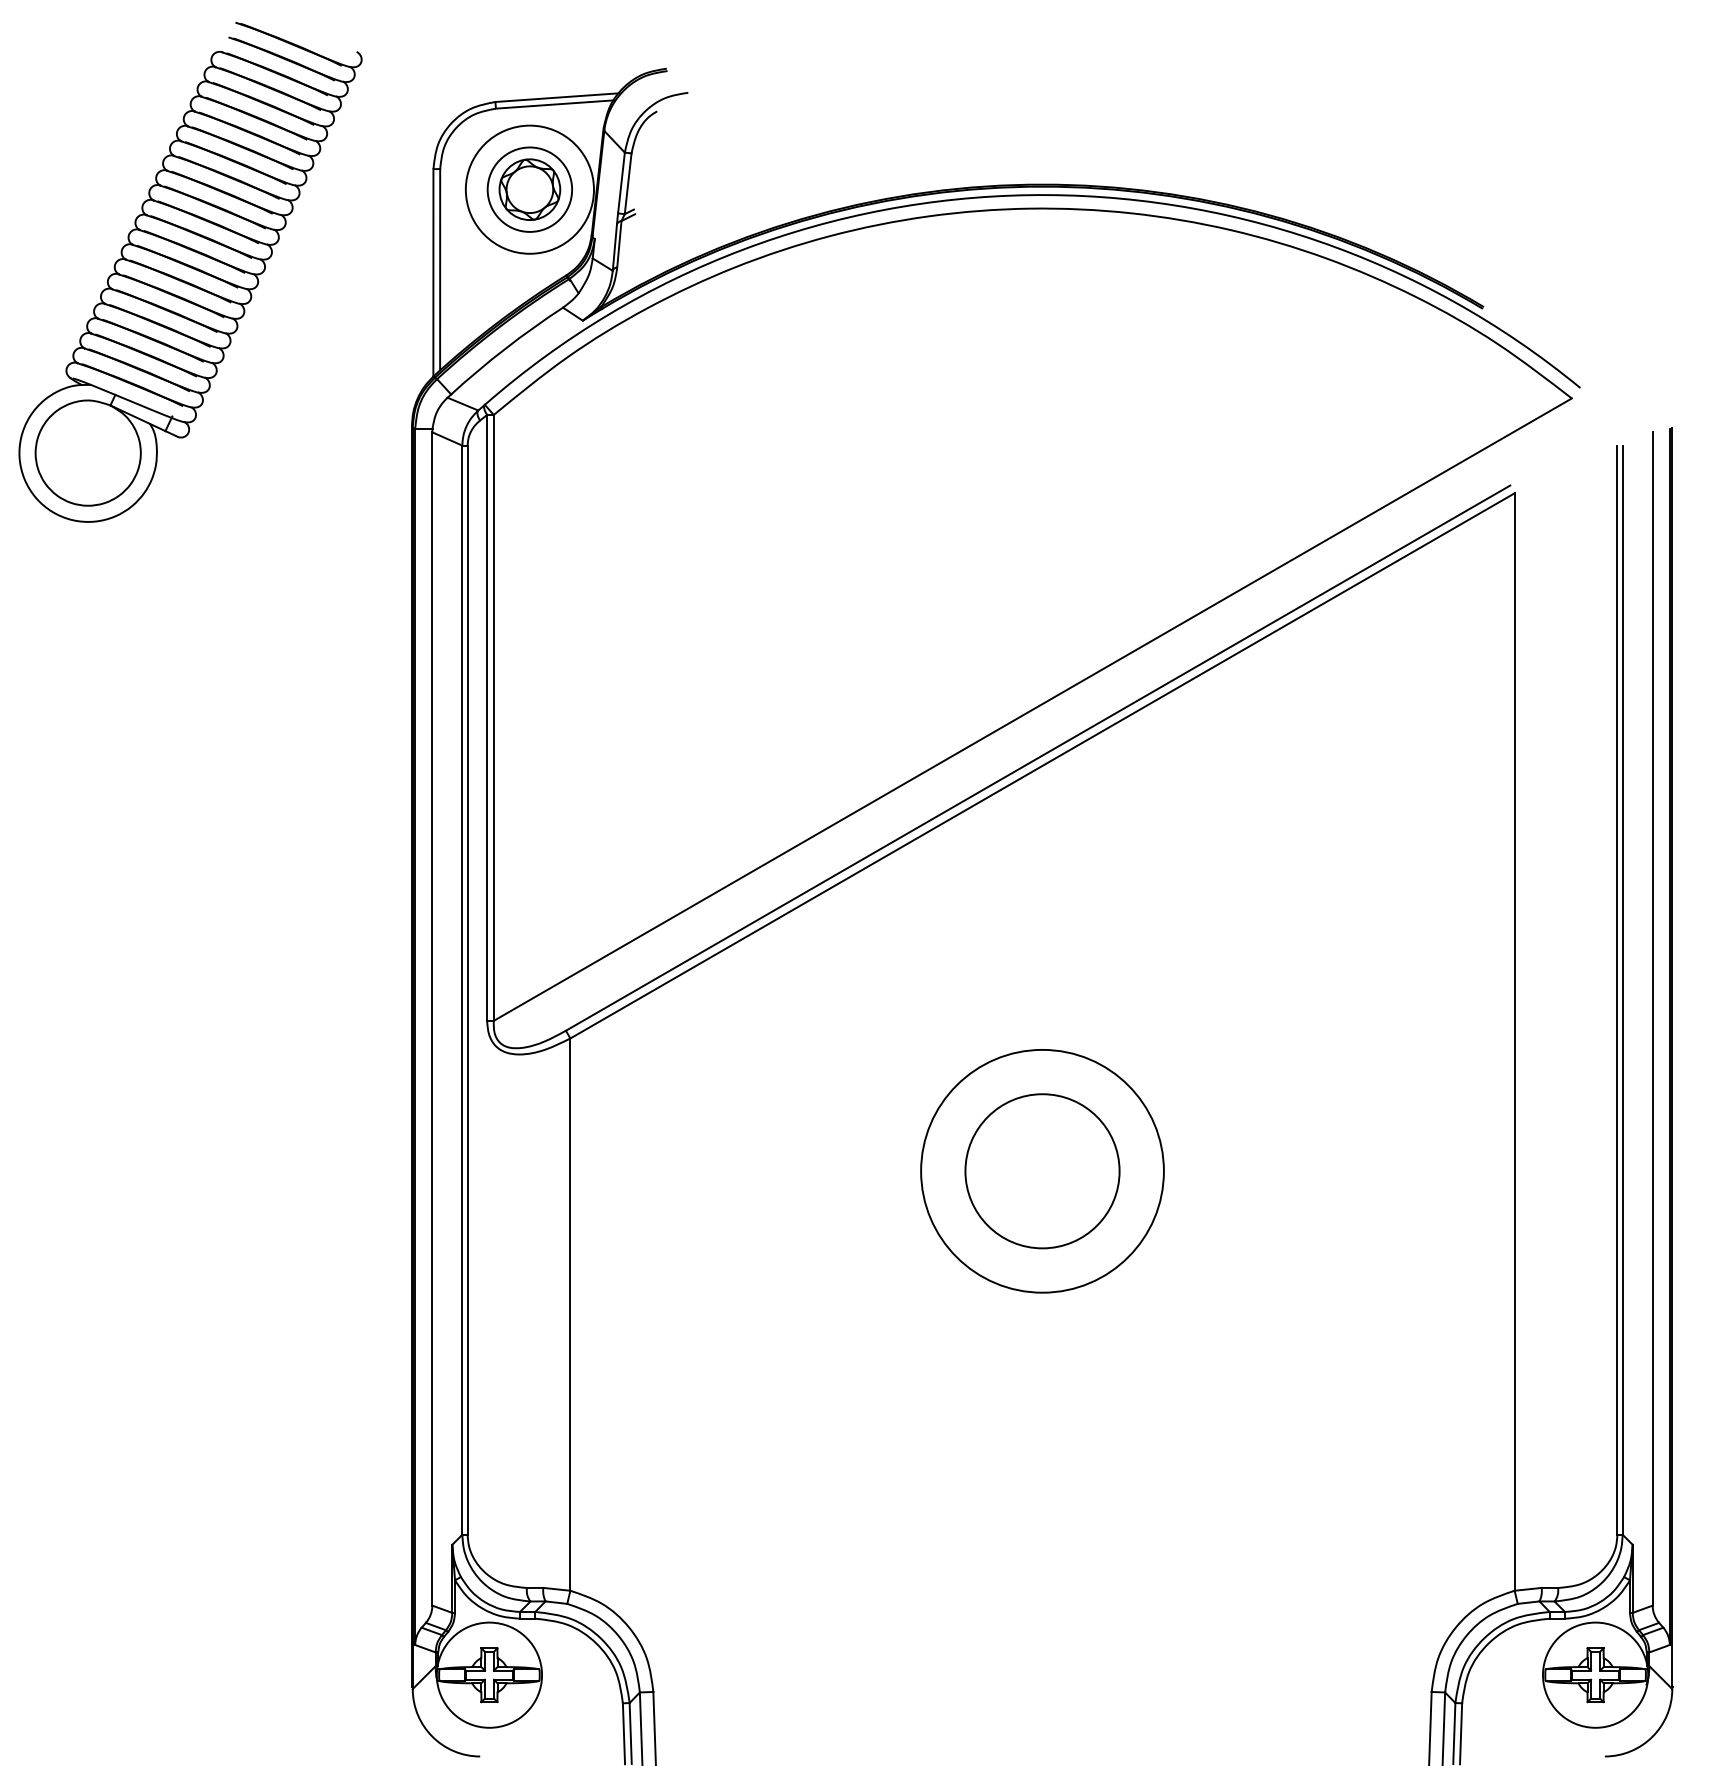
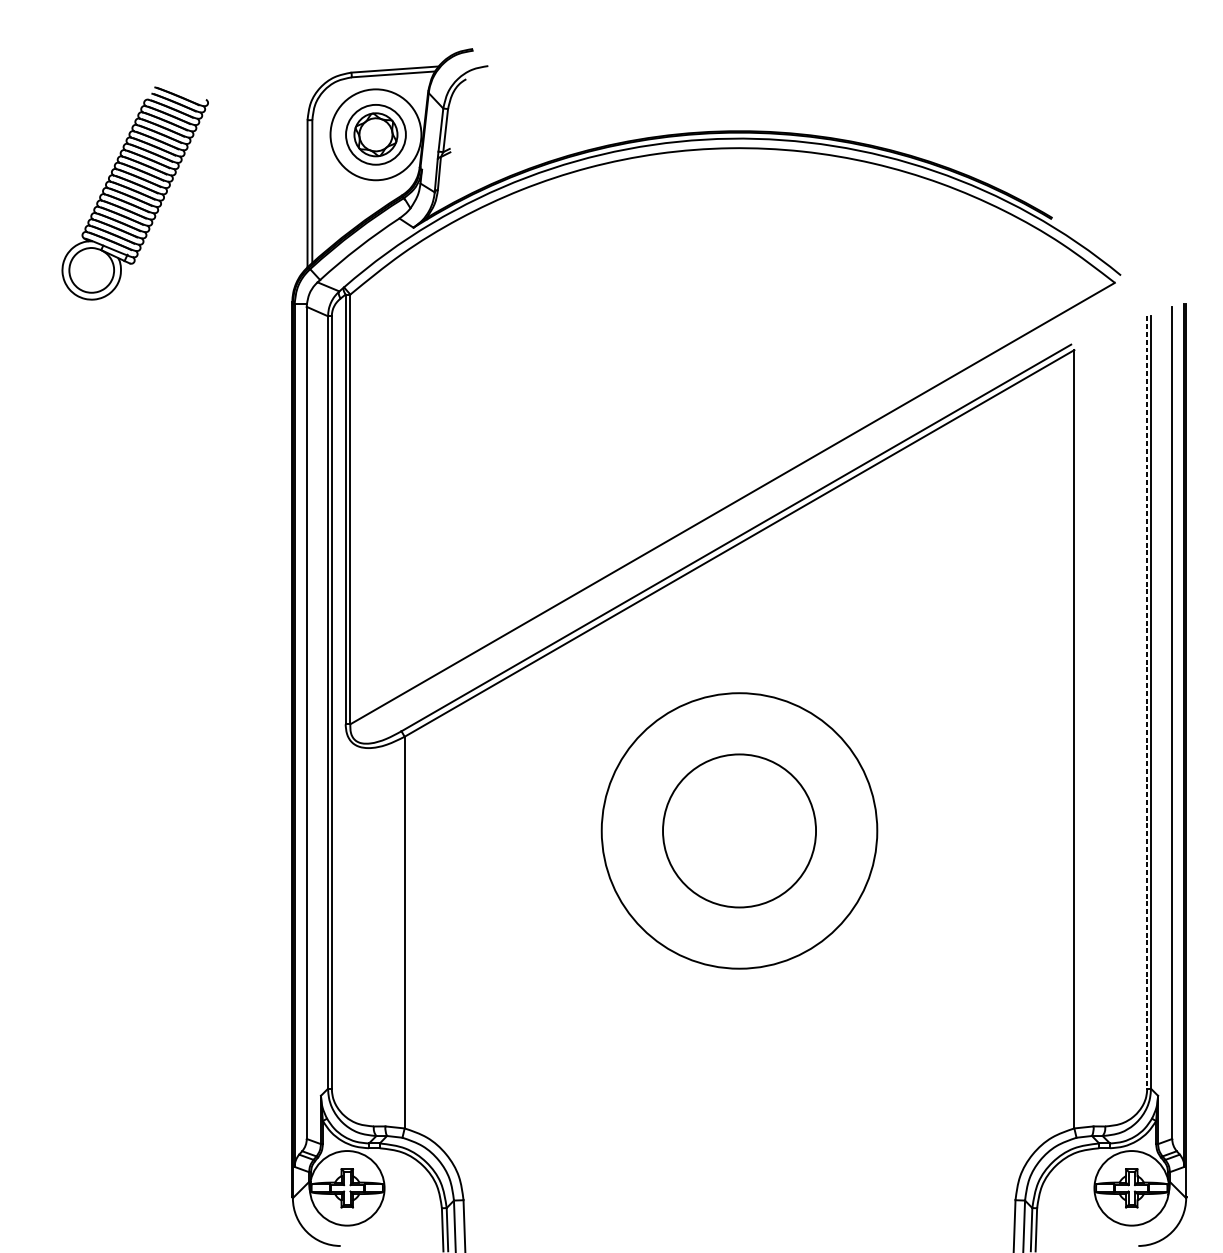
part: (190, 272) -> (135, 193), size x0.6
line: (1617, 990) -> (1147, 702), solid -> dashed
circle: (1042, 1170) -> (739, 830), size x1.6
circle: (1042, 1171) -> (739, 831), size x1.4

